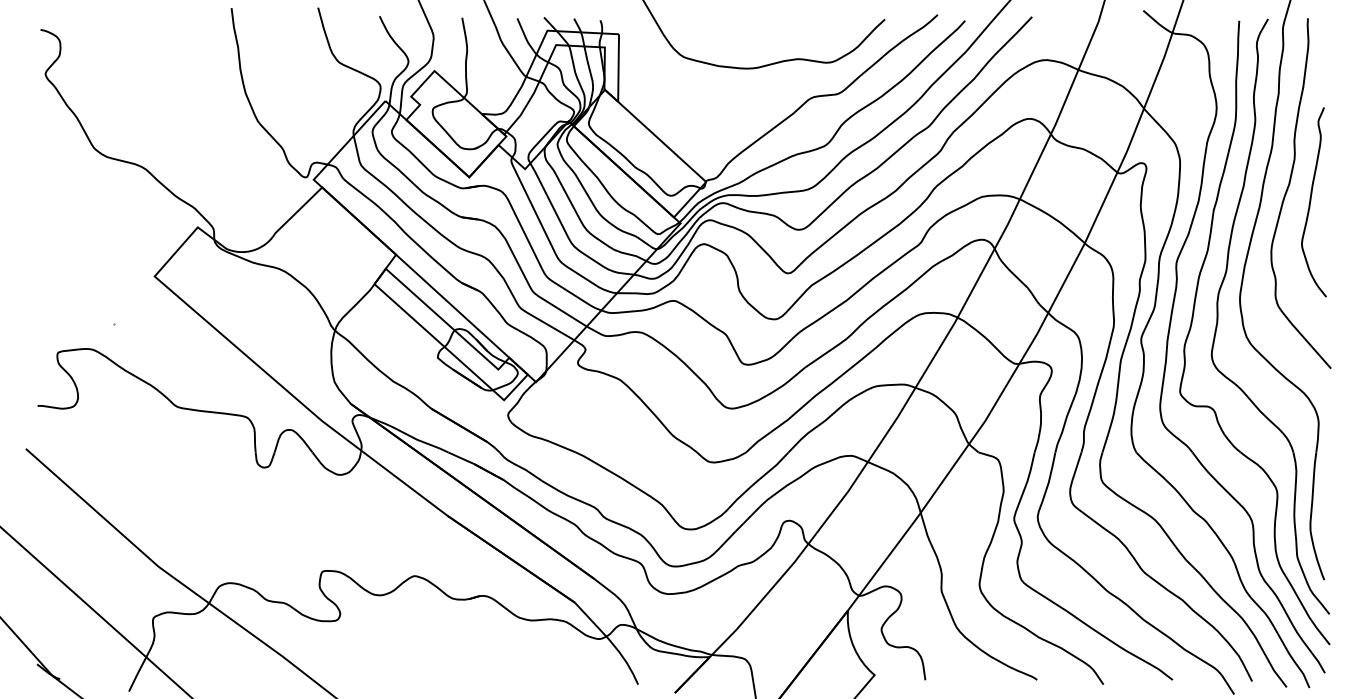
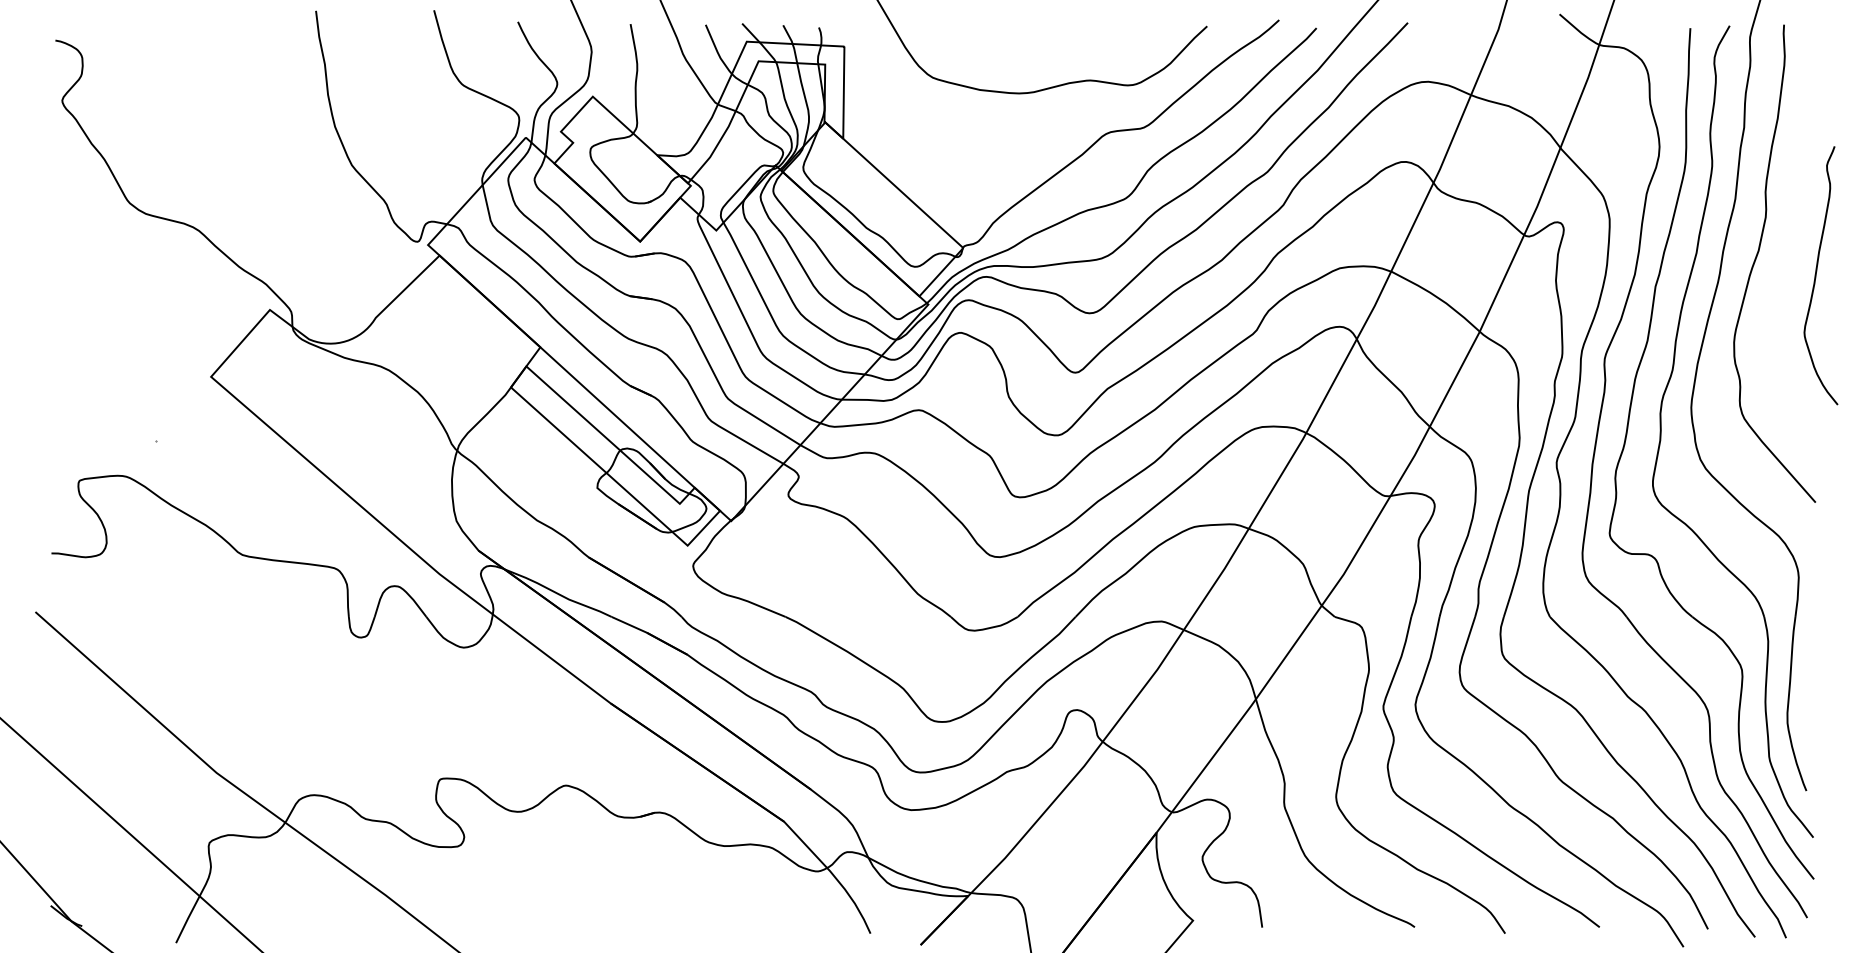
curve: (1311, 201) -> (1817, 274), moved

